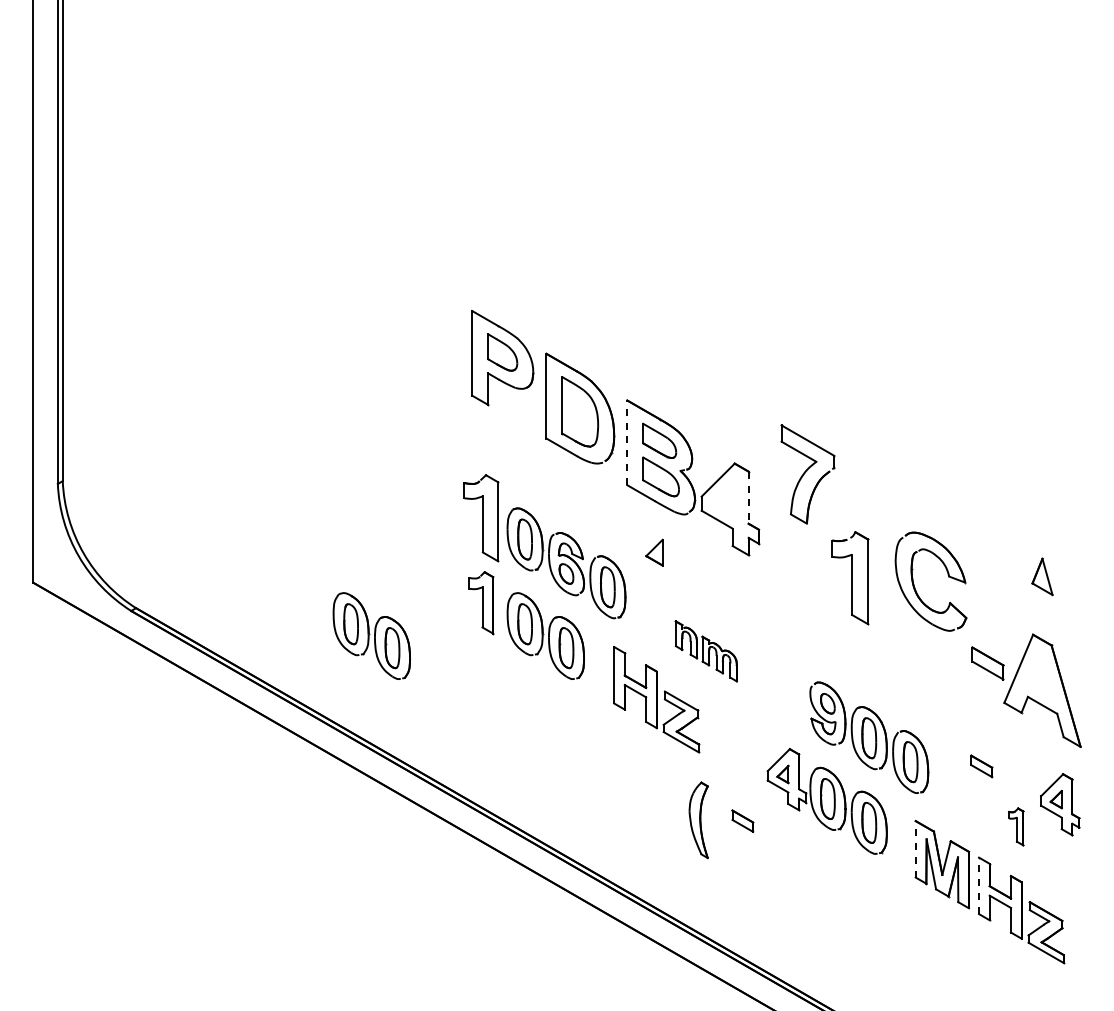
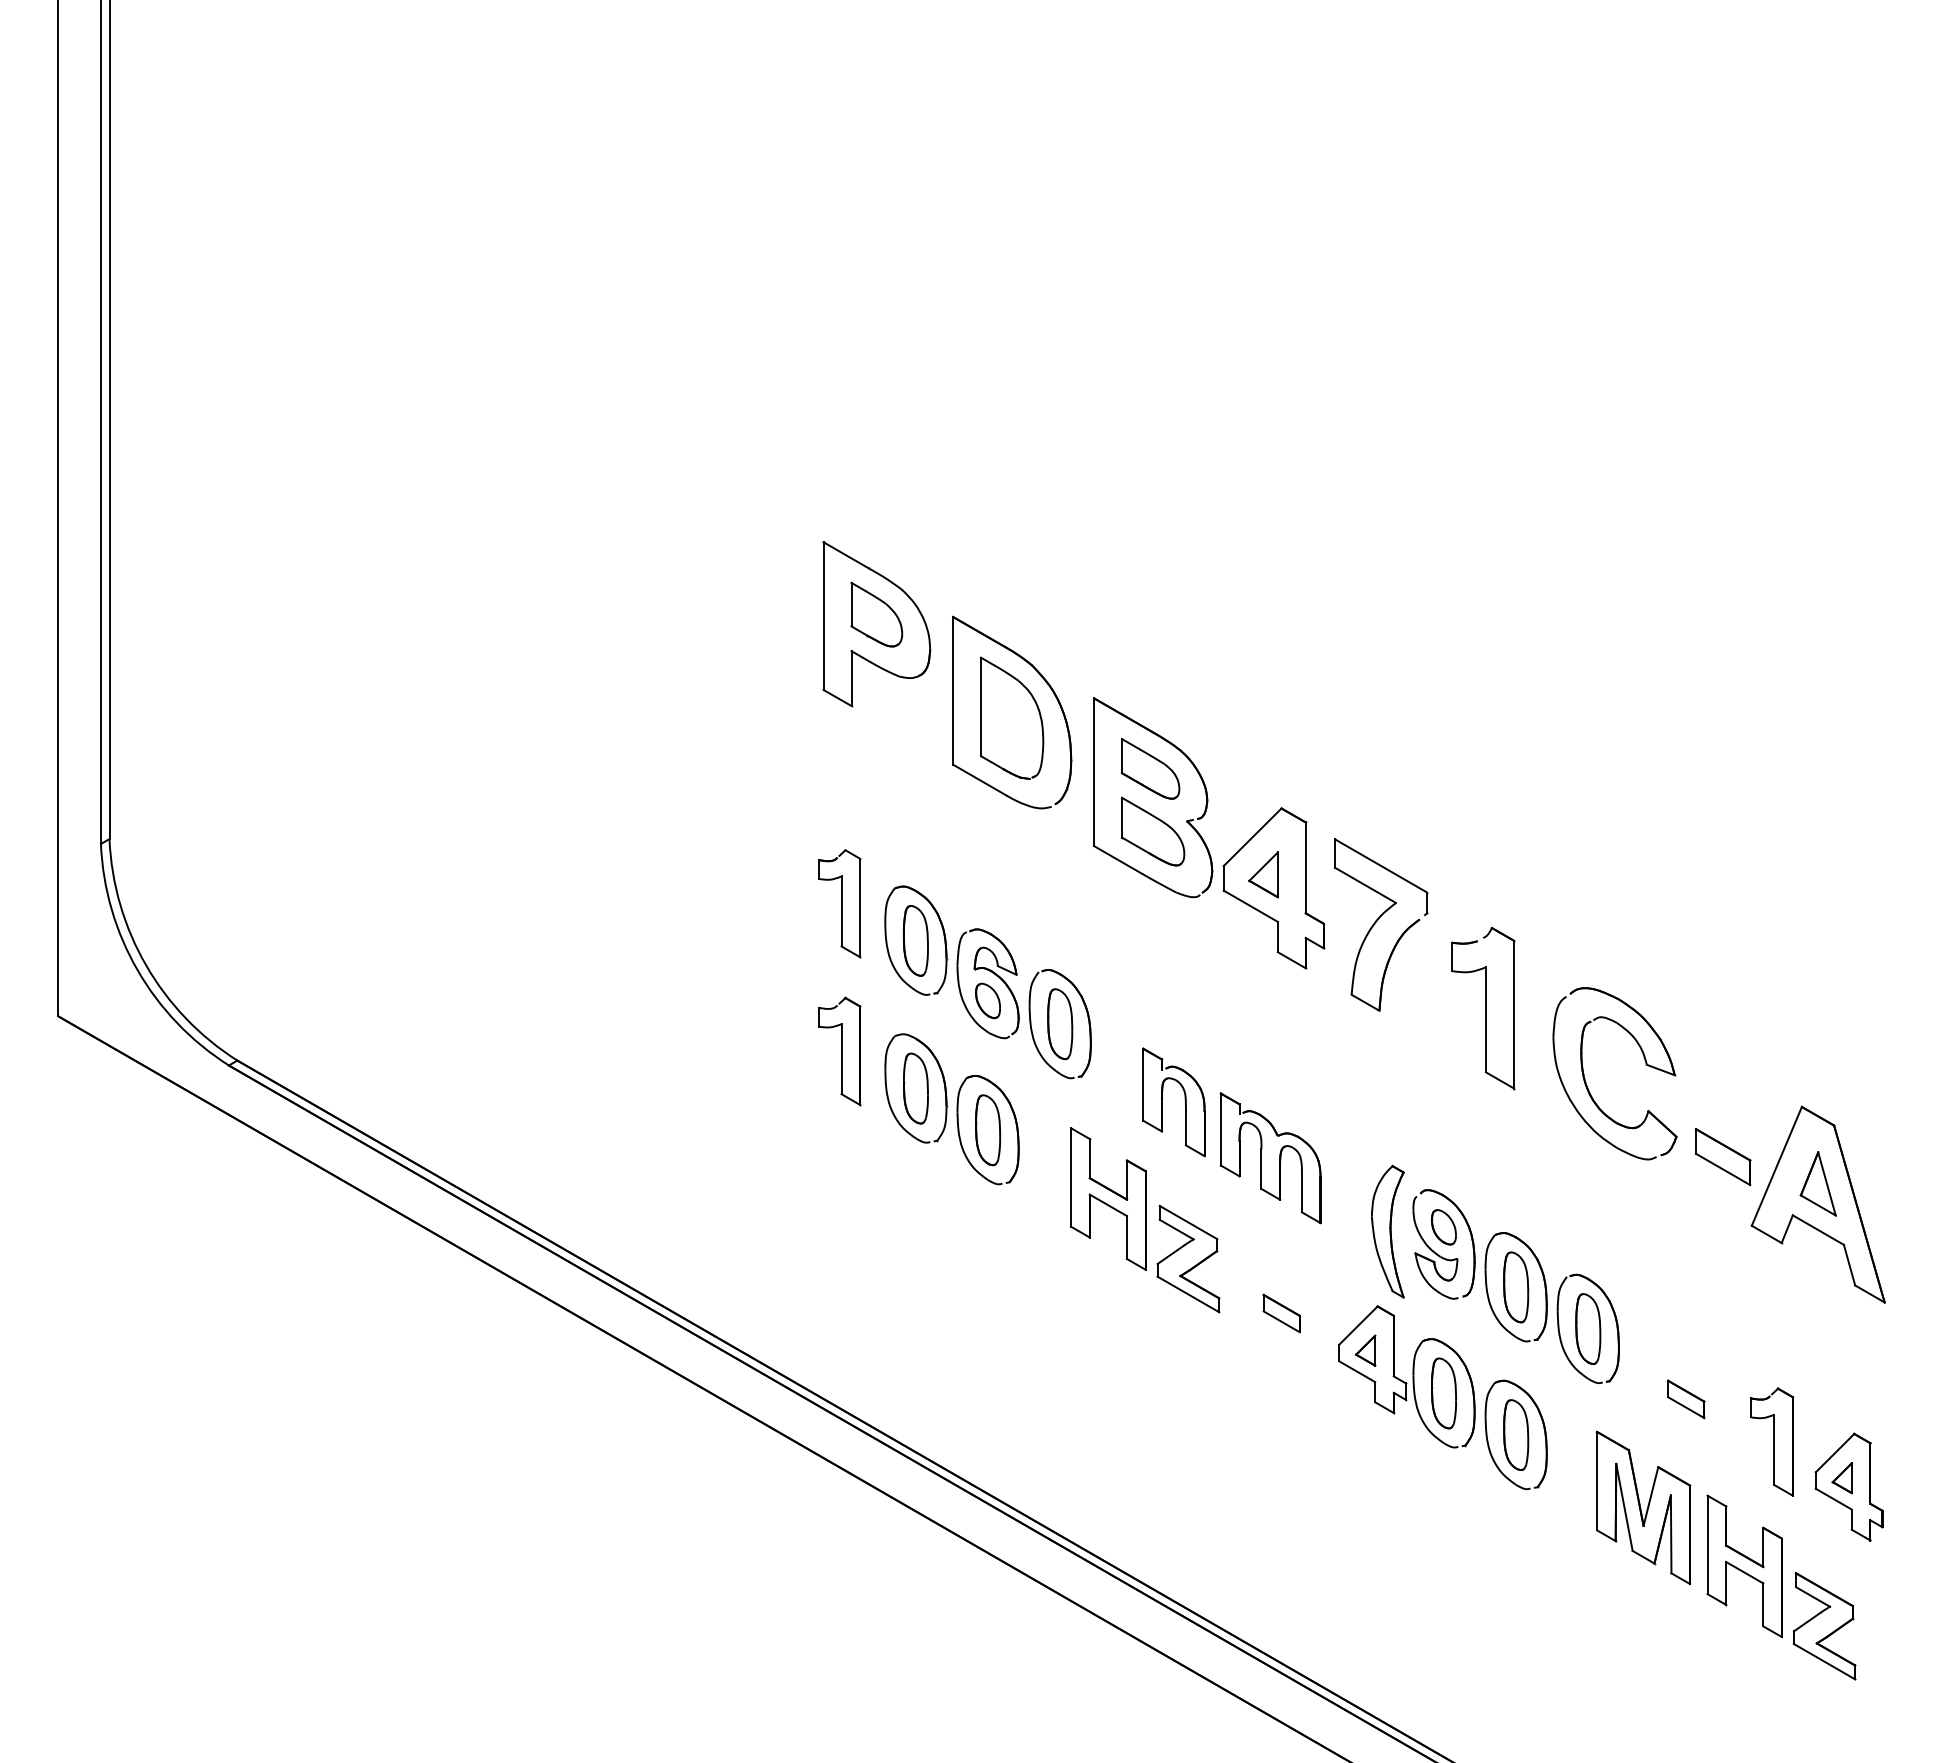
line: (627, 442) -> (1094, 771), dashed -> solid
part: (807, 474) -> (1380, 925), moved
line: (748, 498) -> (1305, 869), dashed -> solid
part: (481, 518) -> (839, 904), size x0.71
part: (654, 552) -> (1263, 874), moved
part: (1042, 576) -> (1818, 1183), moved
part: (915, 587) -> (1588, 1083), moved
part: (371, 635) -> (647, 1108), removed
part: (706, 651) -> (1232, 1136), size x1.67
part: (981, 766) -> (1685, 1399), moved
part: (1060, 804) -> (1849, 1486), moved
part: (698, 820) -> (1387, 1232), moved
part: (742, 820) -> (1281, 1312), moved
part: (1016, 826) -> (1772, 1441), size x1.67
line: (915, 848) -> (1596, 1479), dashed -> solid
line: (979, 885) -> (1708, 1544), dashed -> solid

